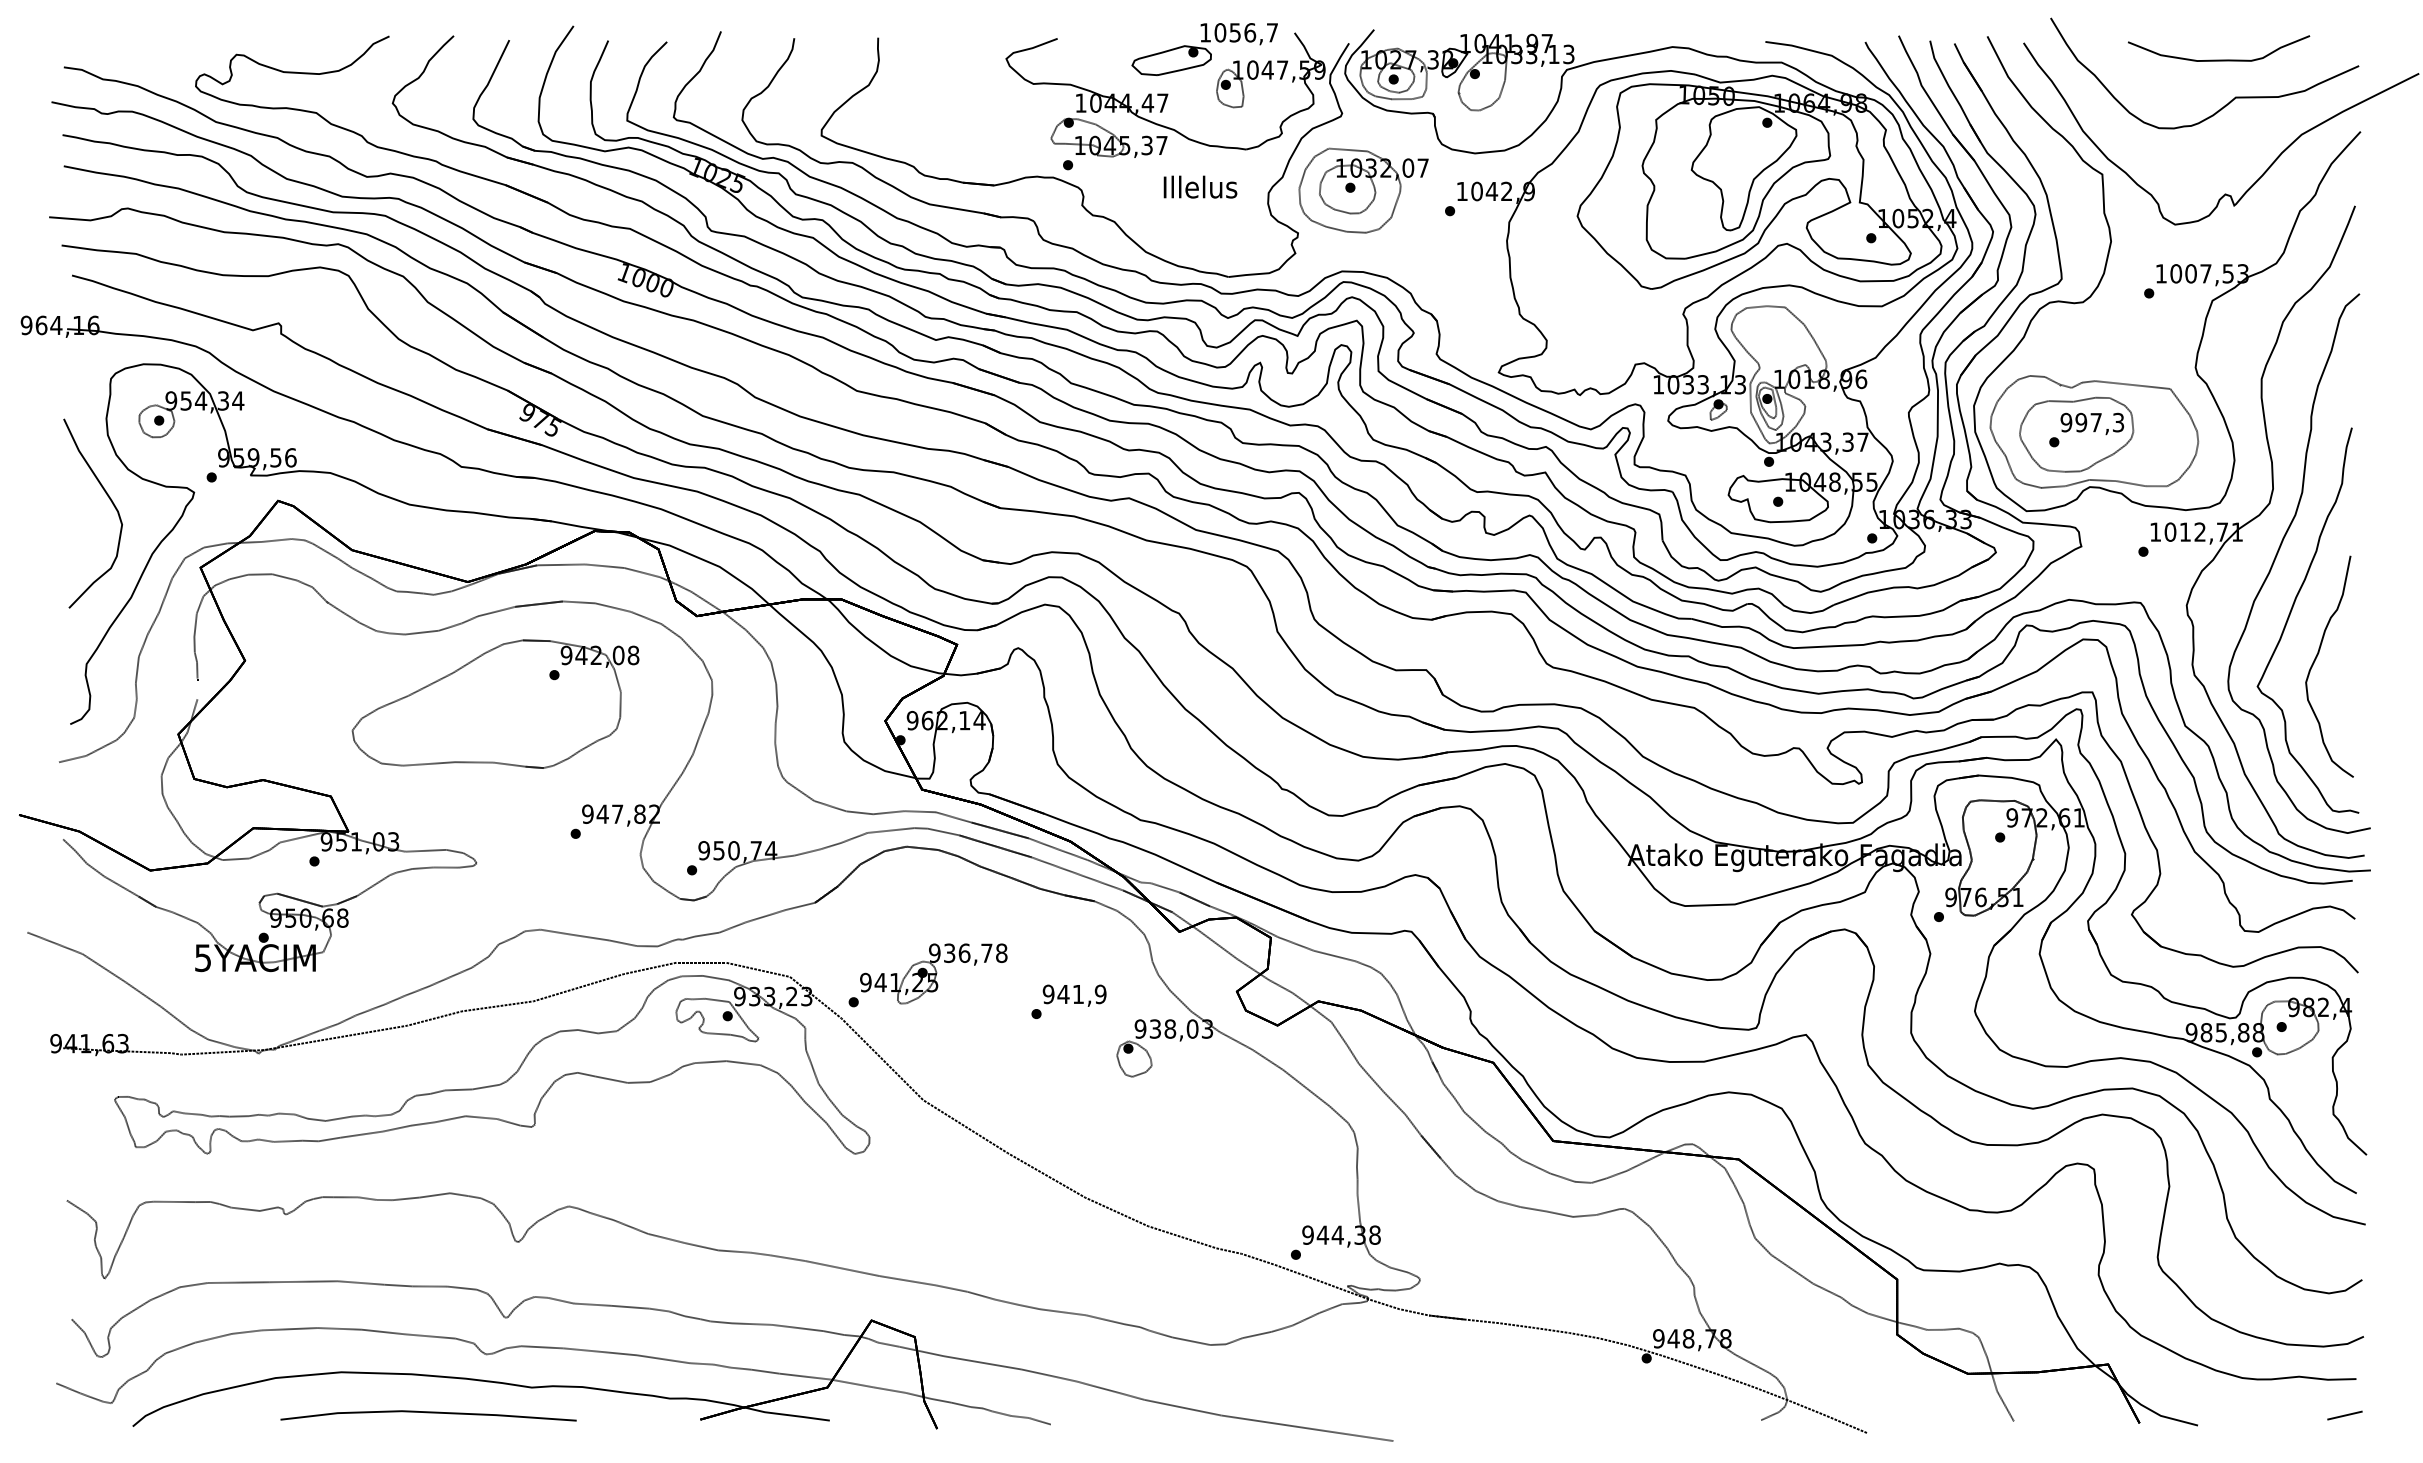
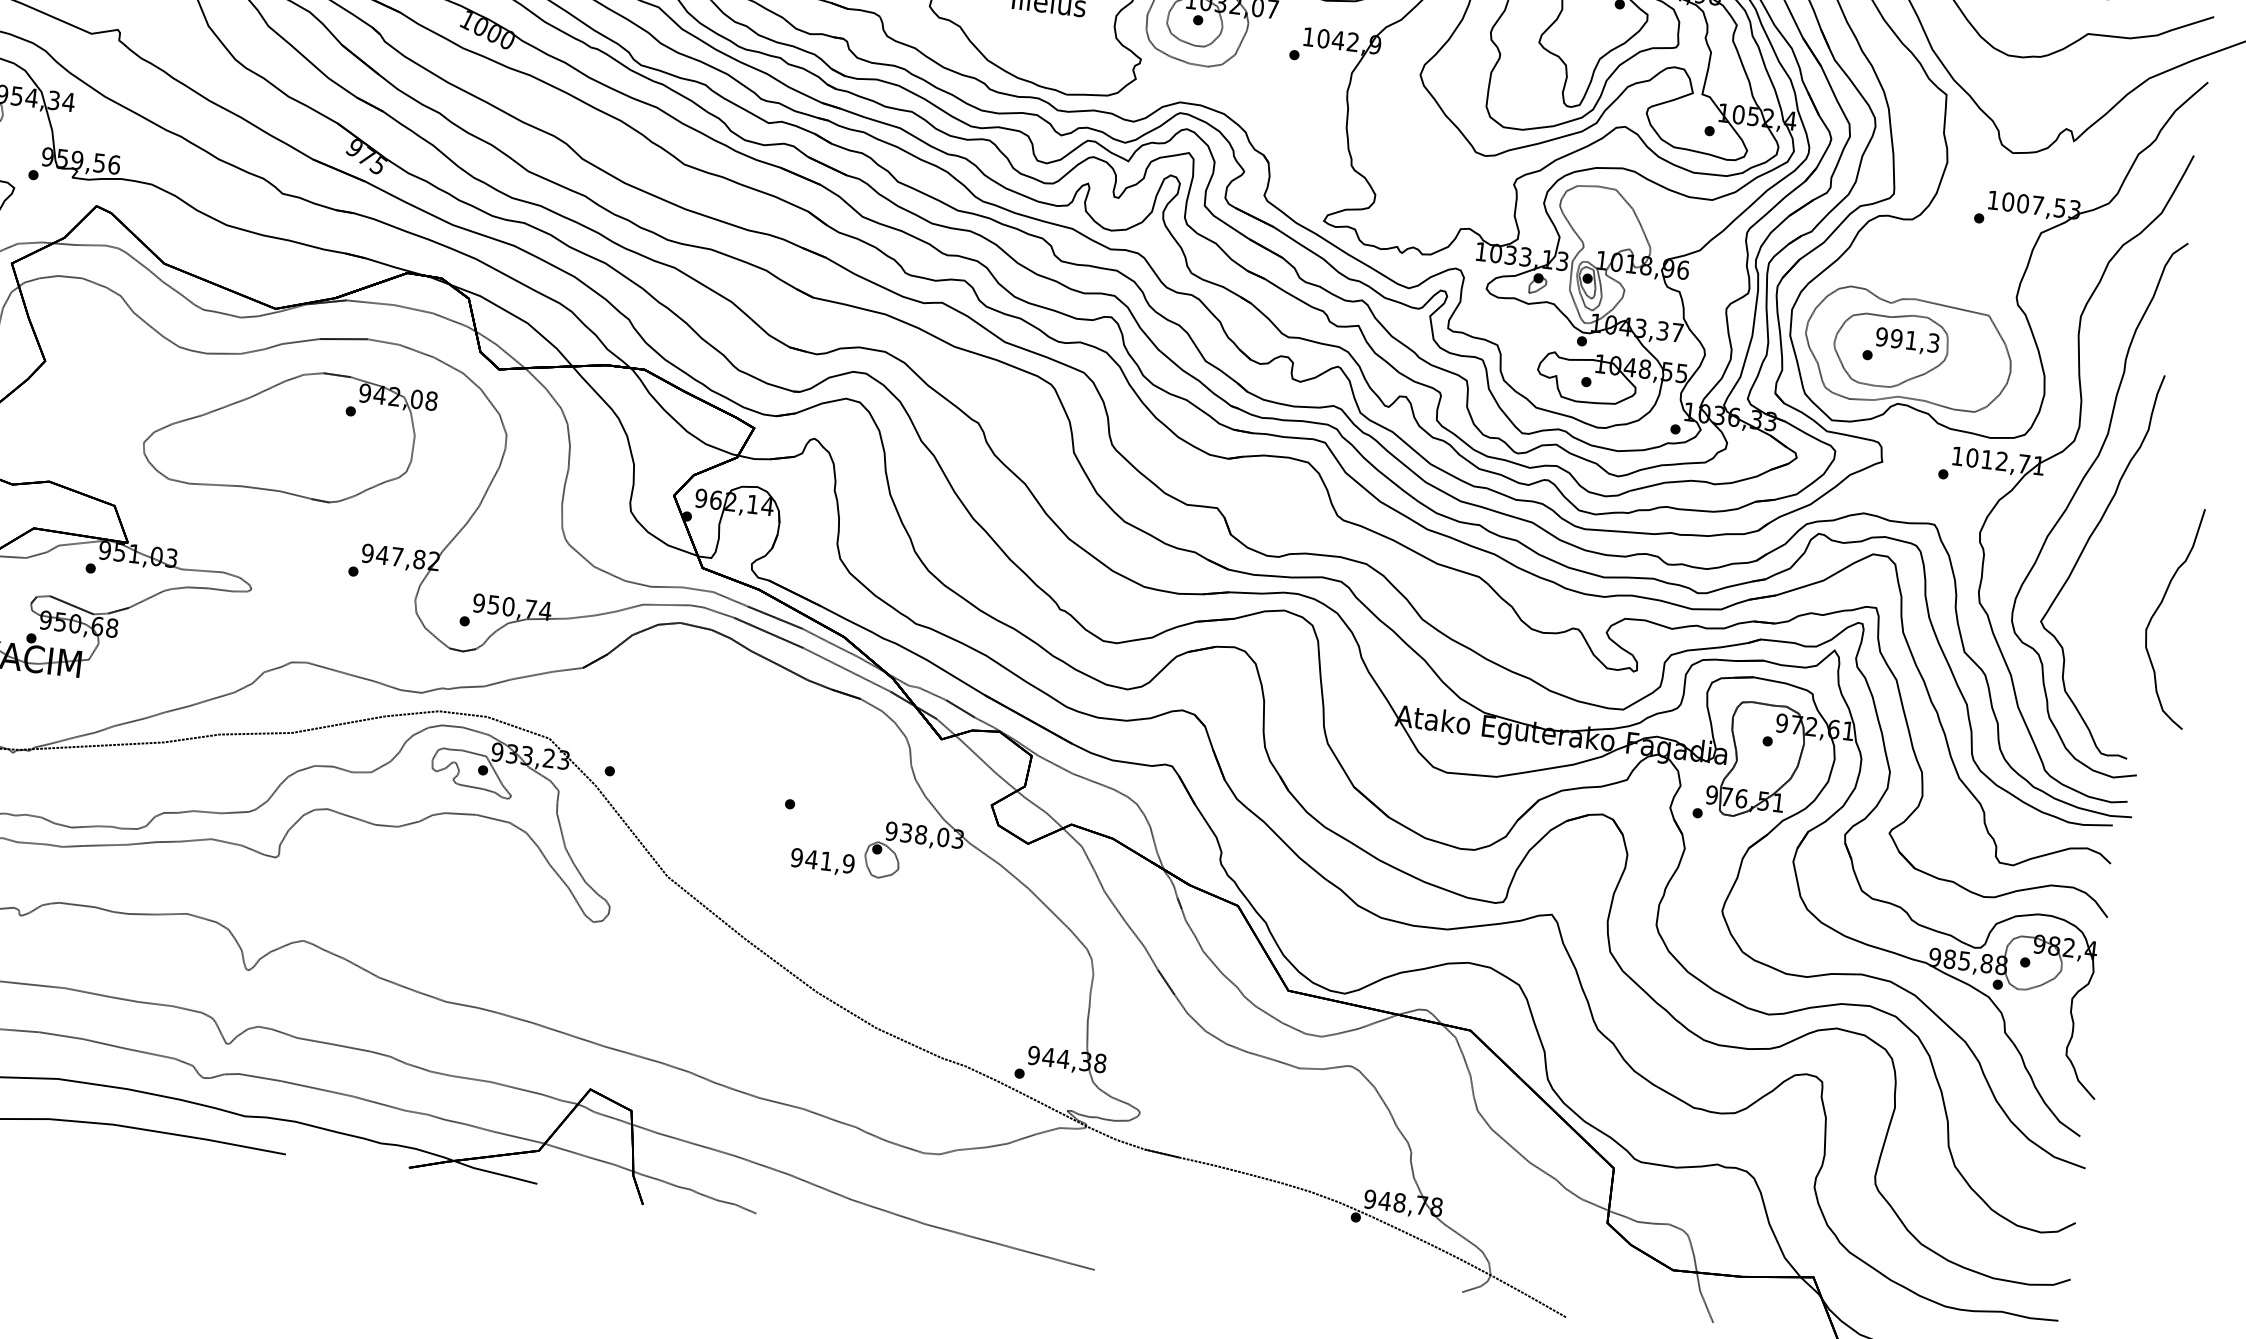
text: (2095, 422) -> (1910, 340), 997,3 -> 991,3
part: (2316, 659) -> (2159, 608), moved
part: (933, 973) -> (692, 751), removed
text: (1074, 995) -> (822, 861), moved

